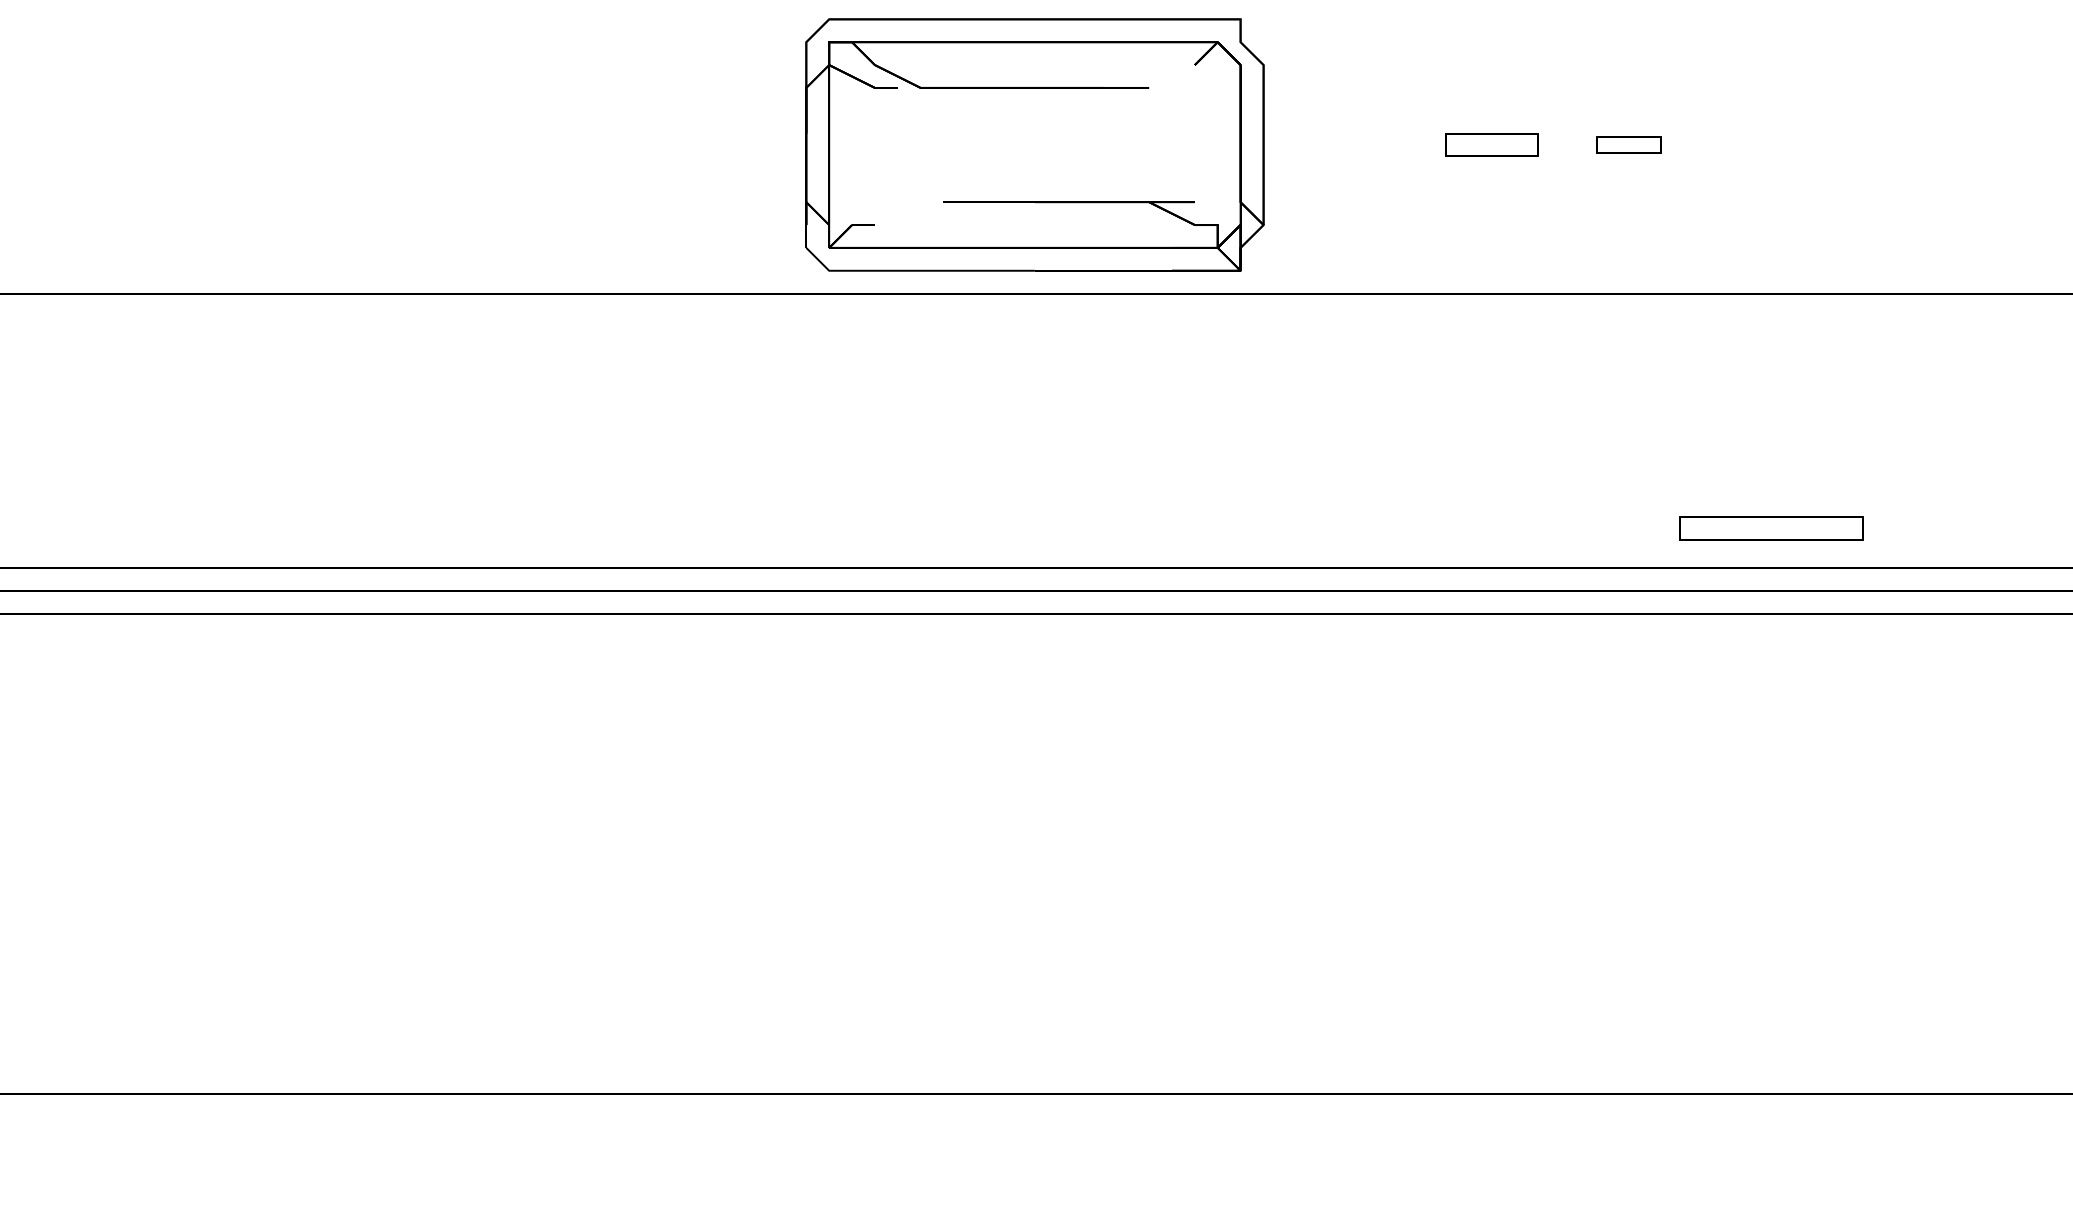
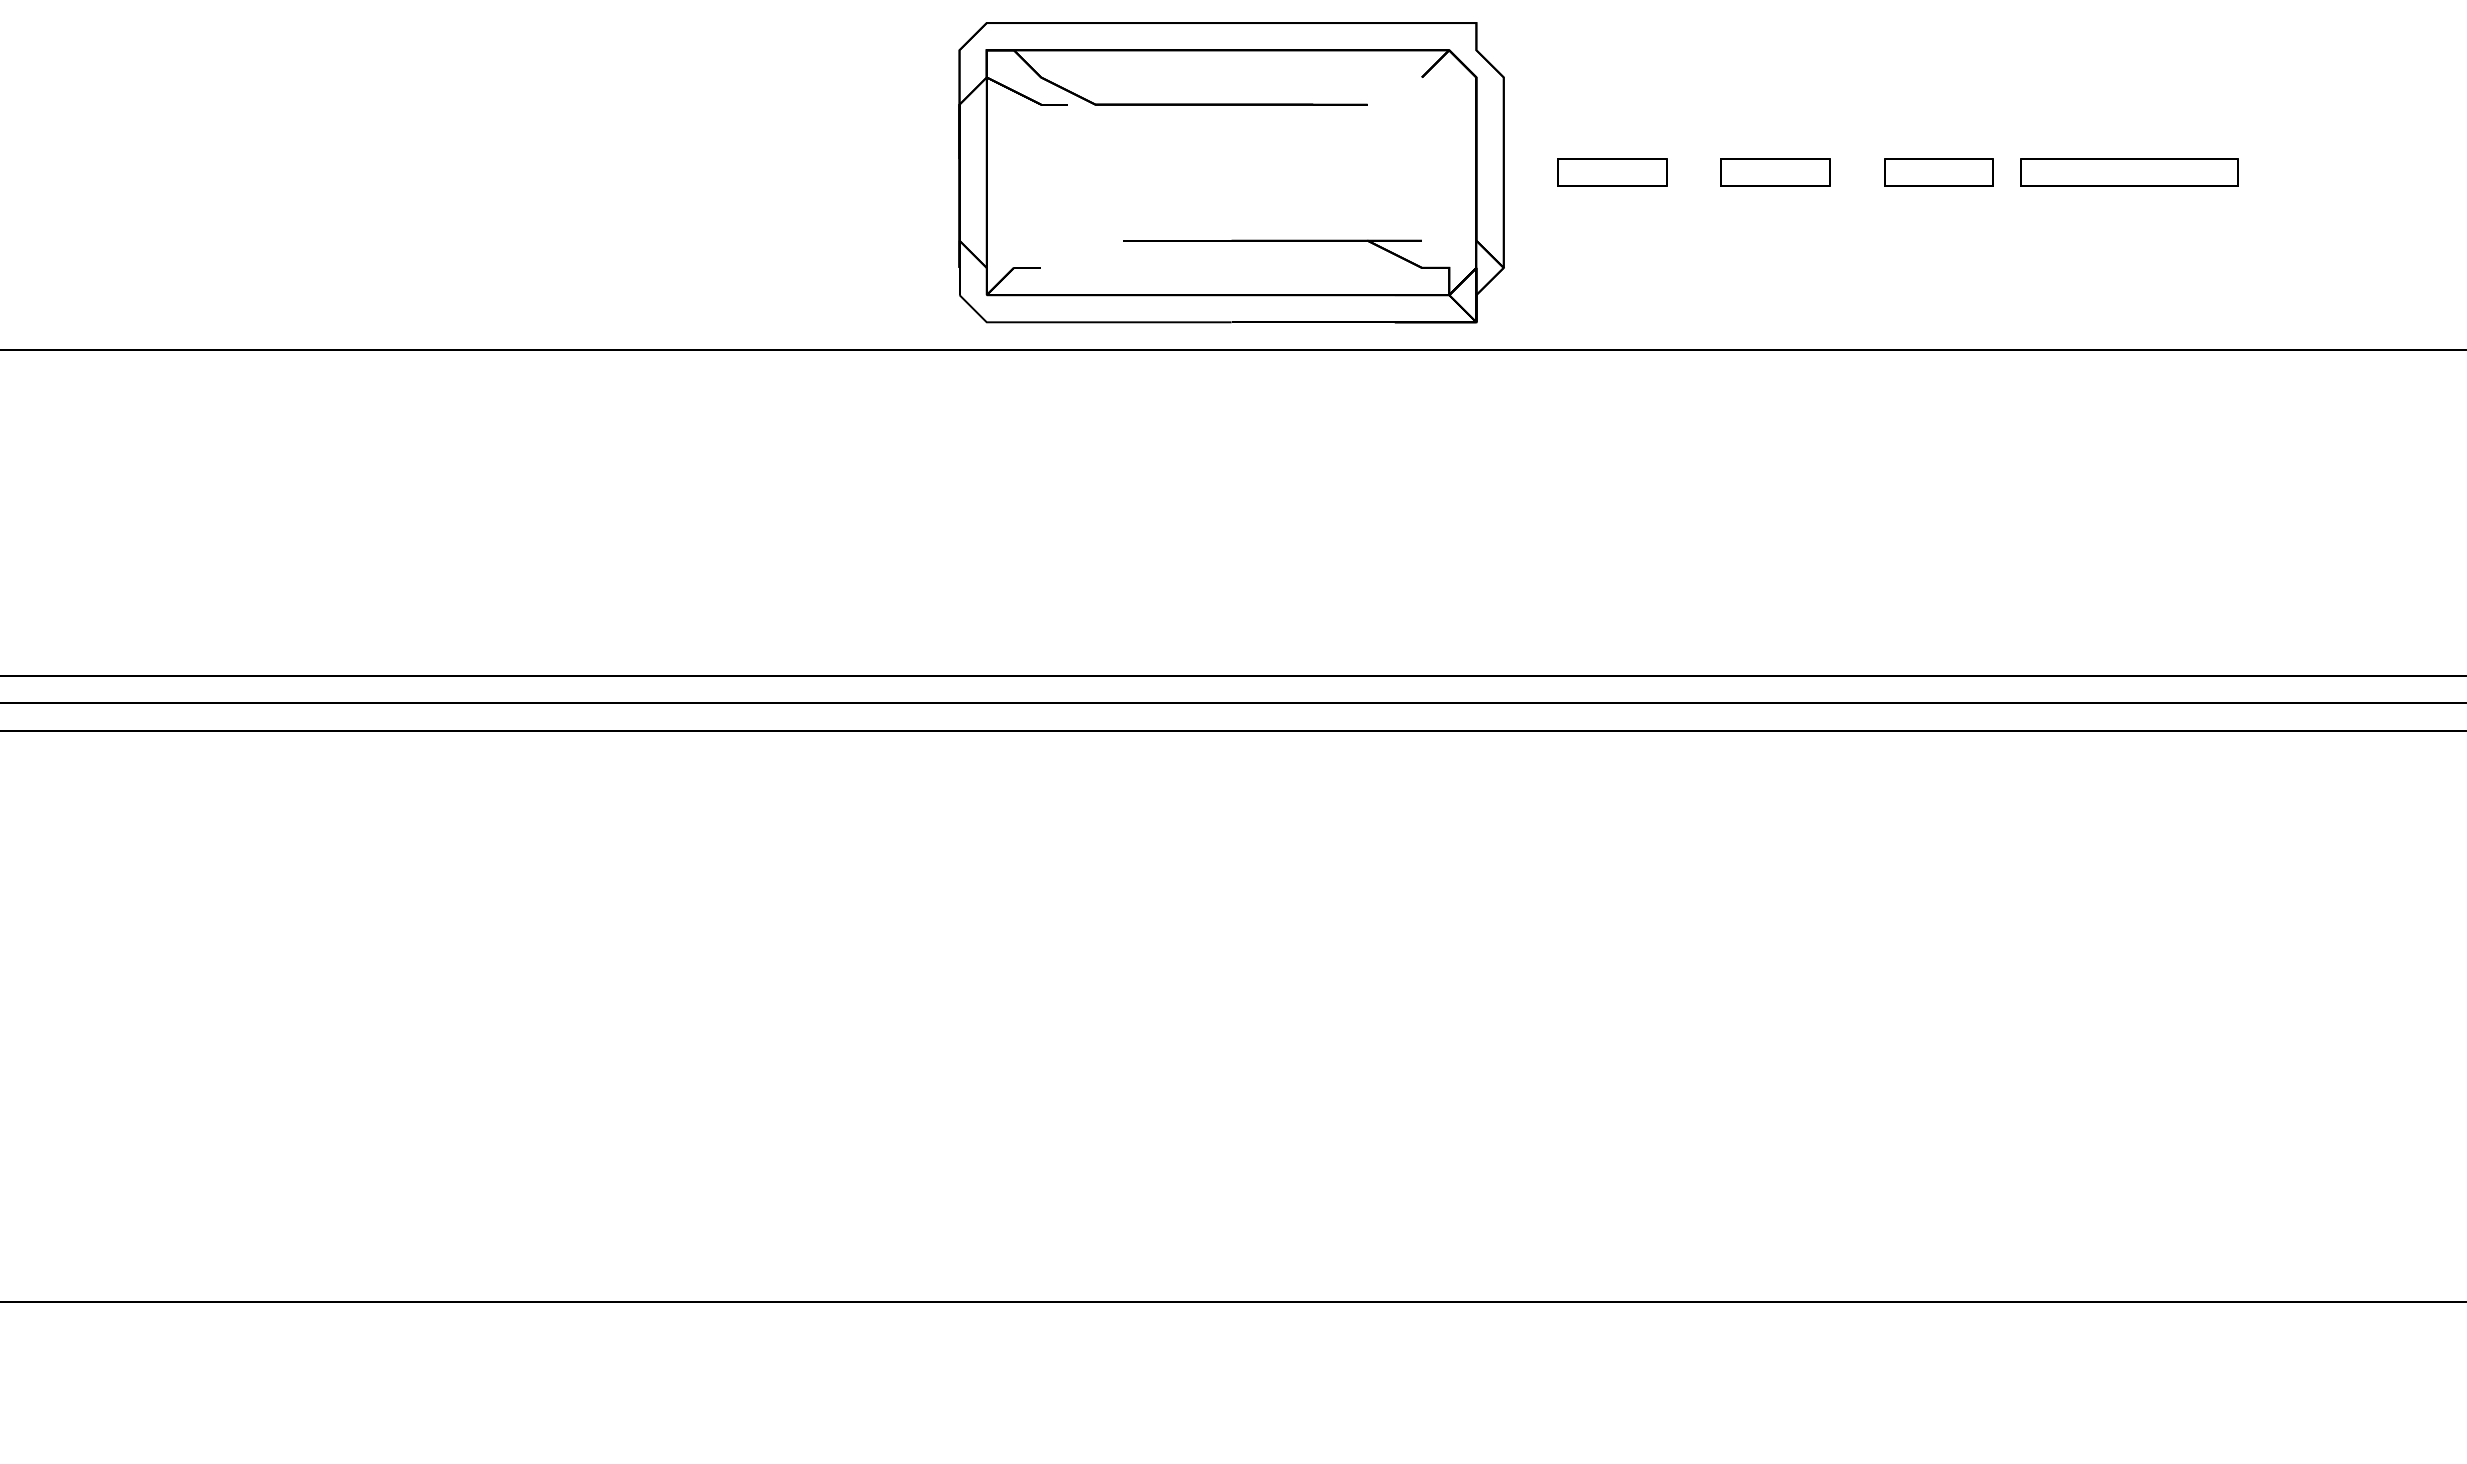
part: (1354, 144) -> (1612, 172), added
part: (1628, 144) -> (1938, 172), size x1.43
part: (1771, 528) -> (2129, 172), moved

